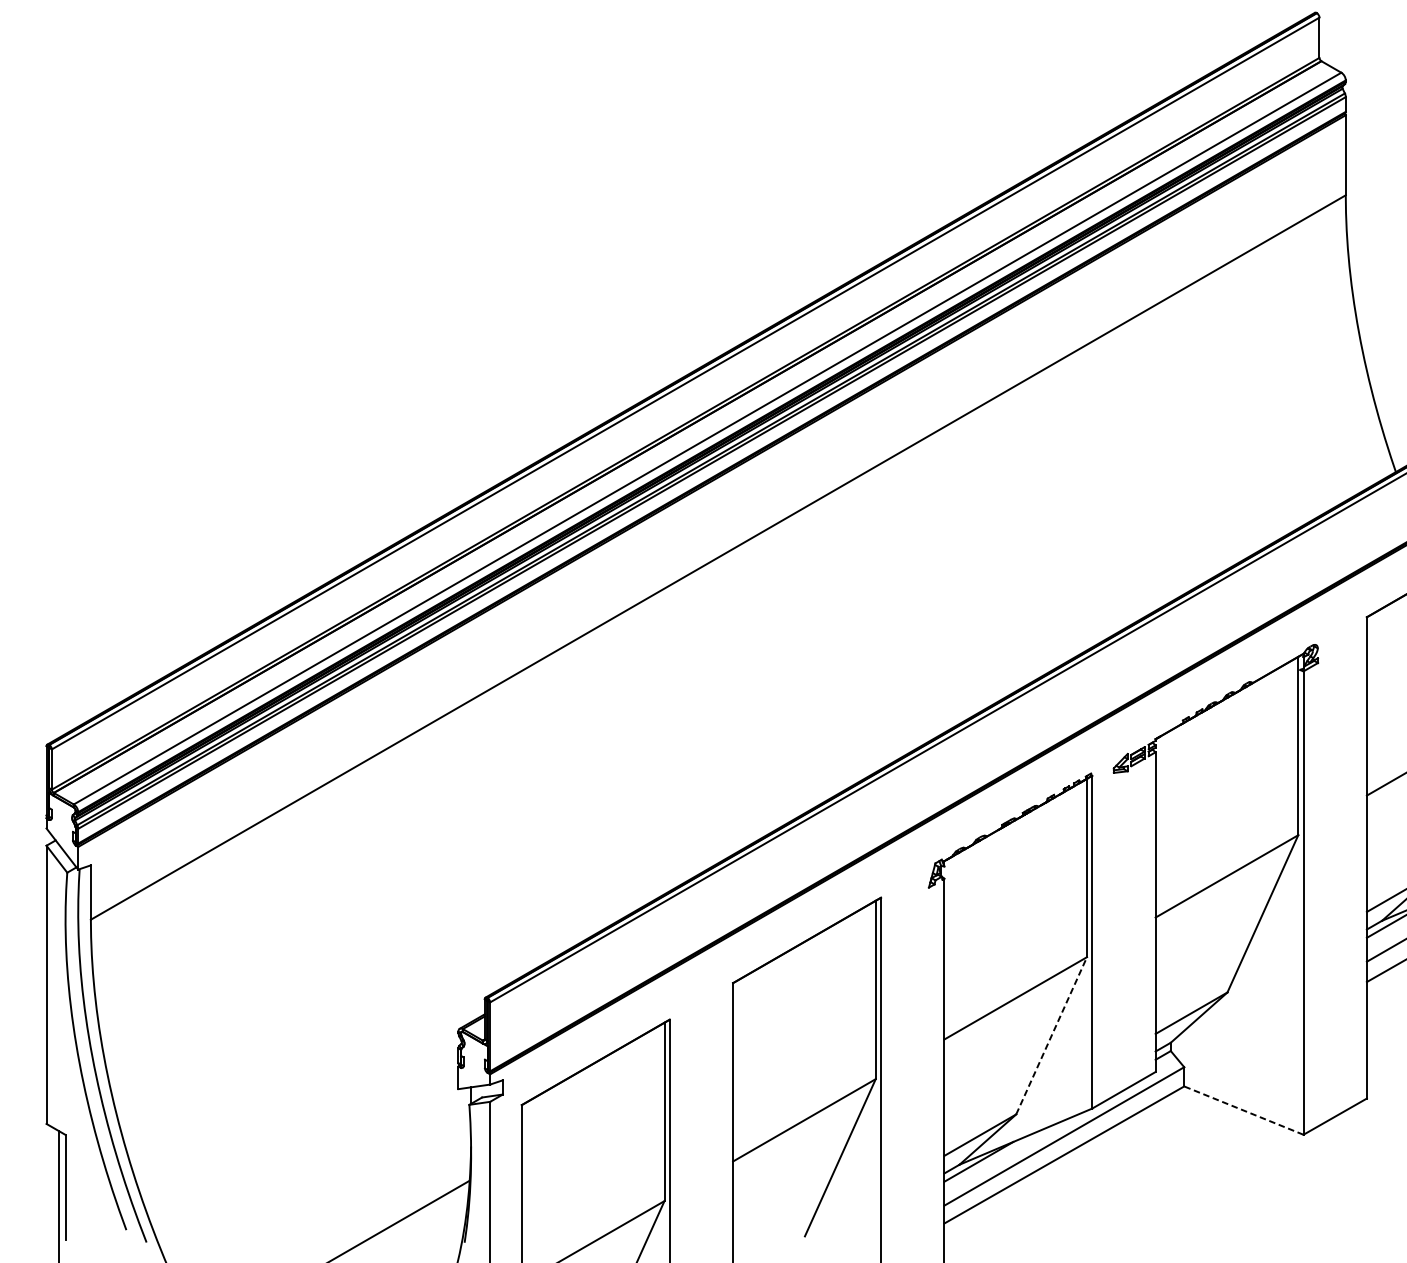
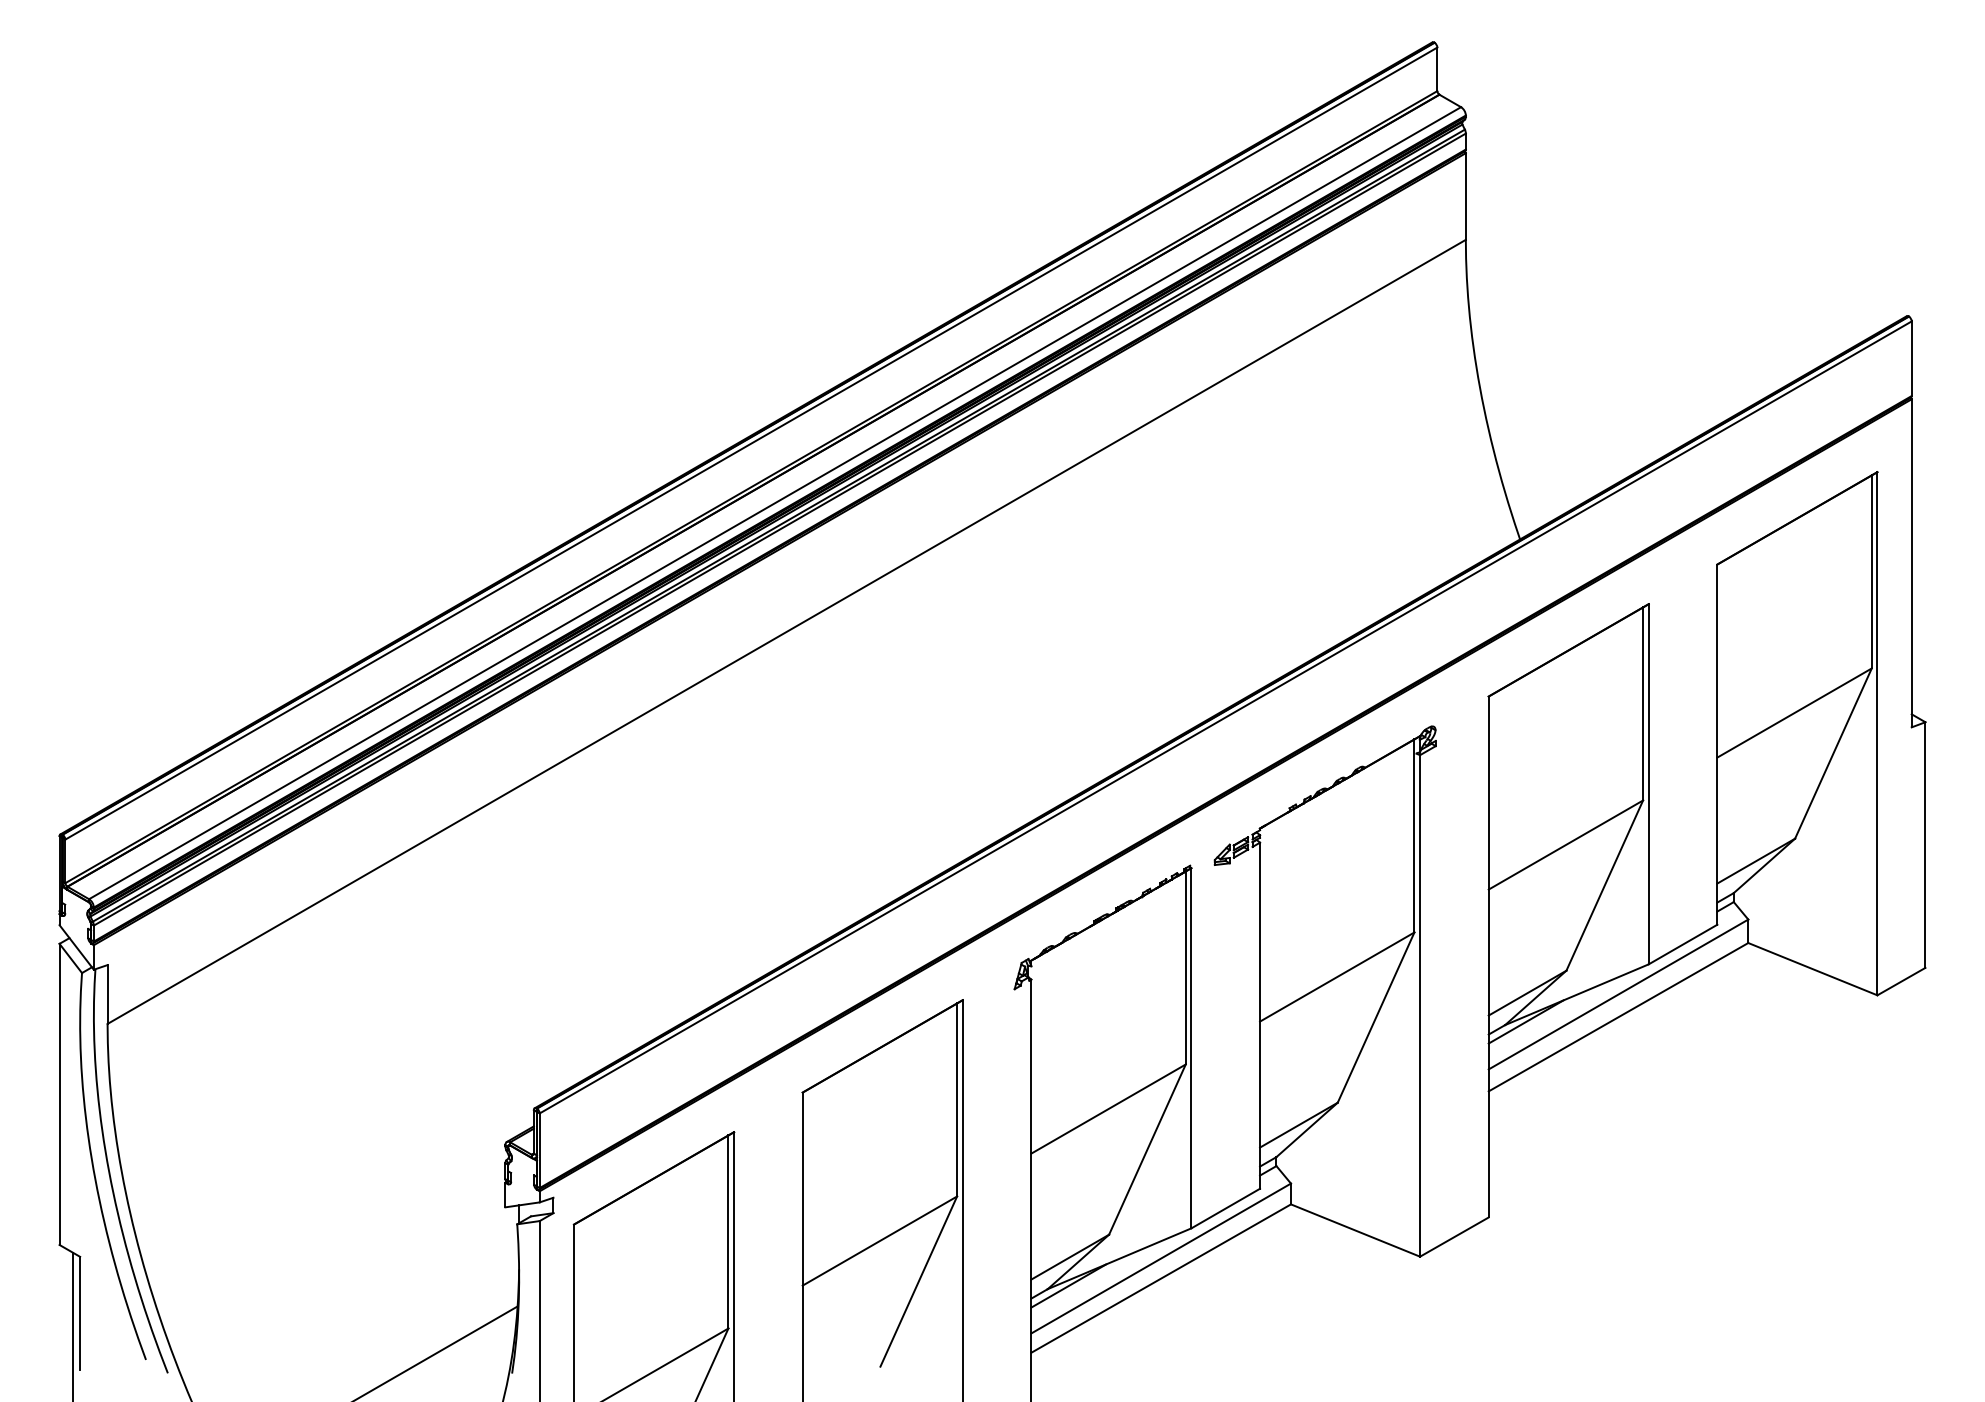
line: (1051, 1035) -> (1147, 1149), dashed -> solid
line: (1243, 1110) -> (1355, 1230), dashed -> solid

